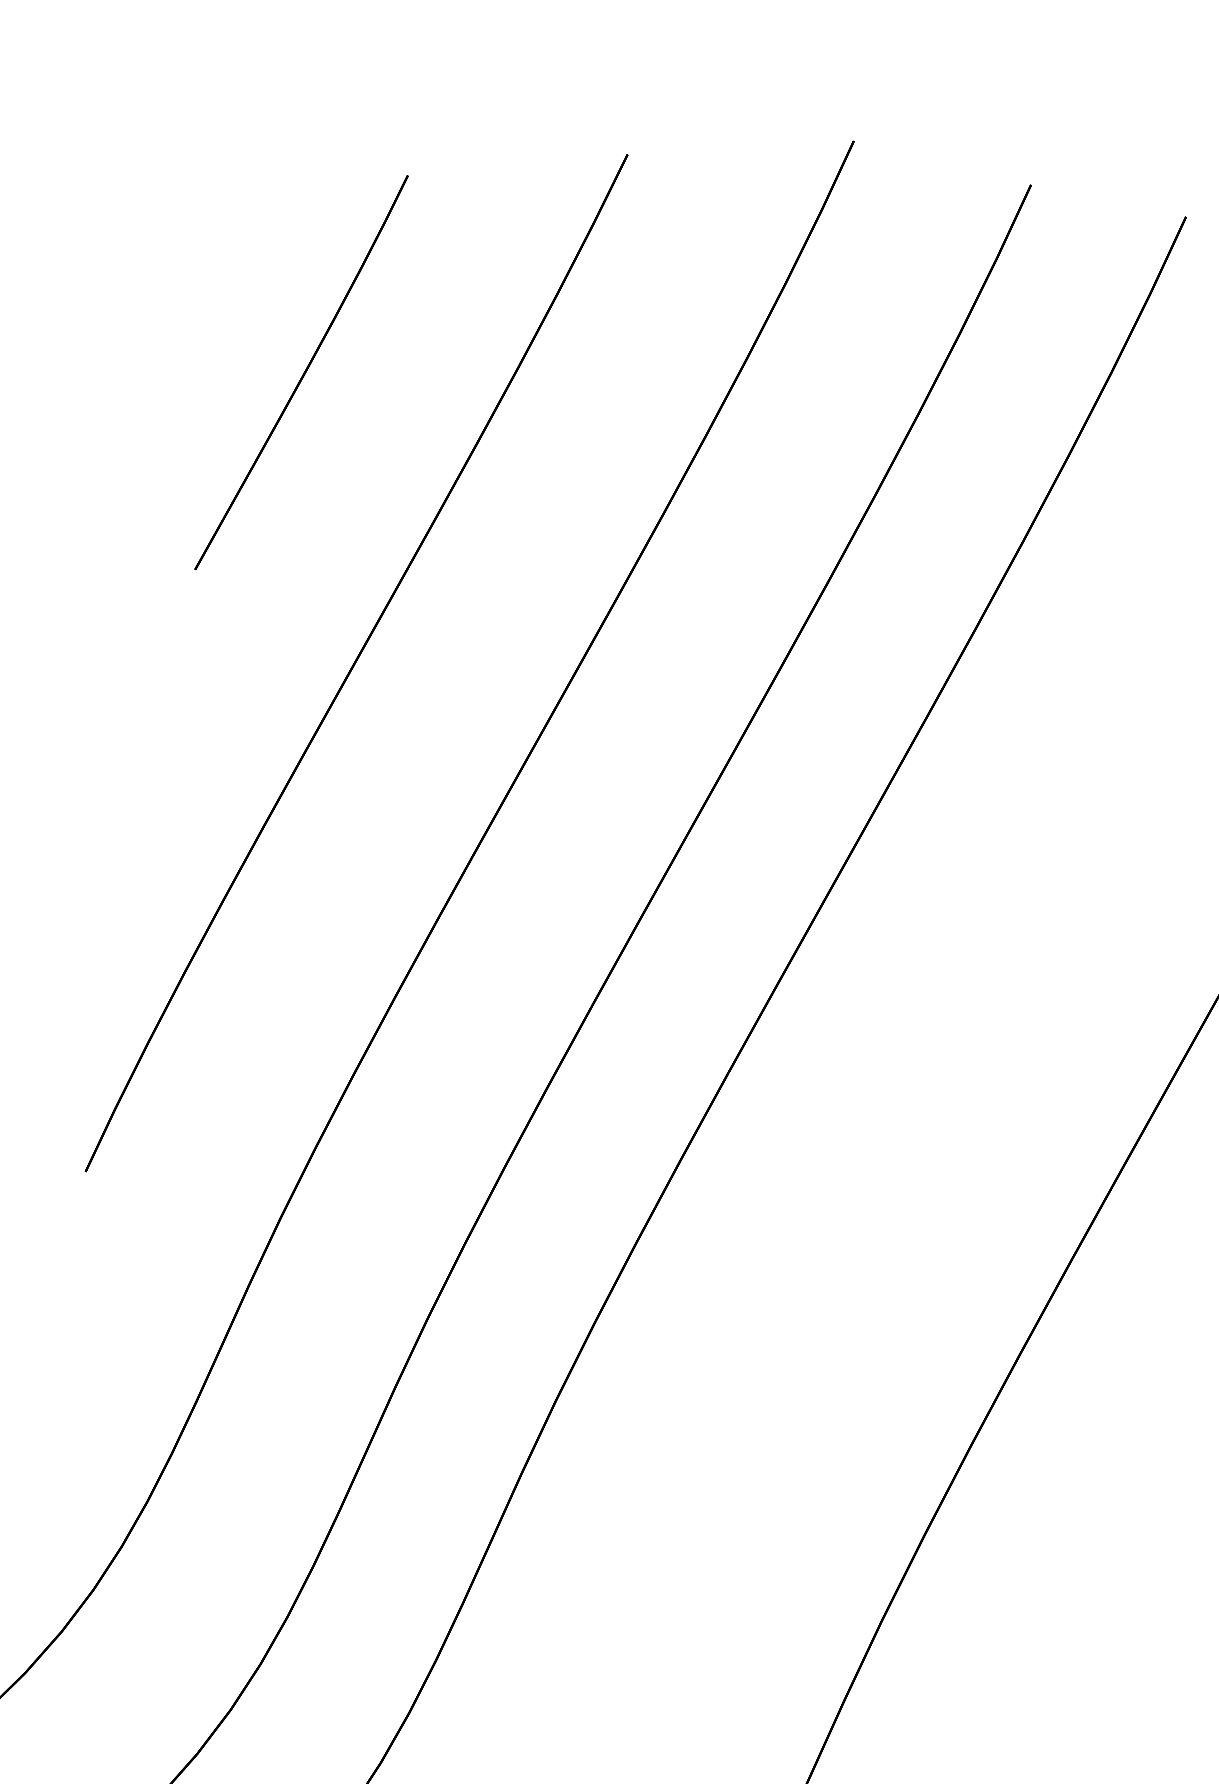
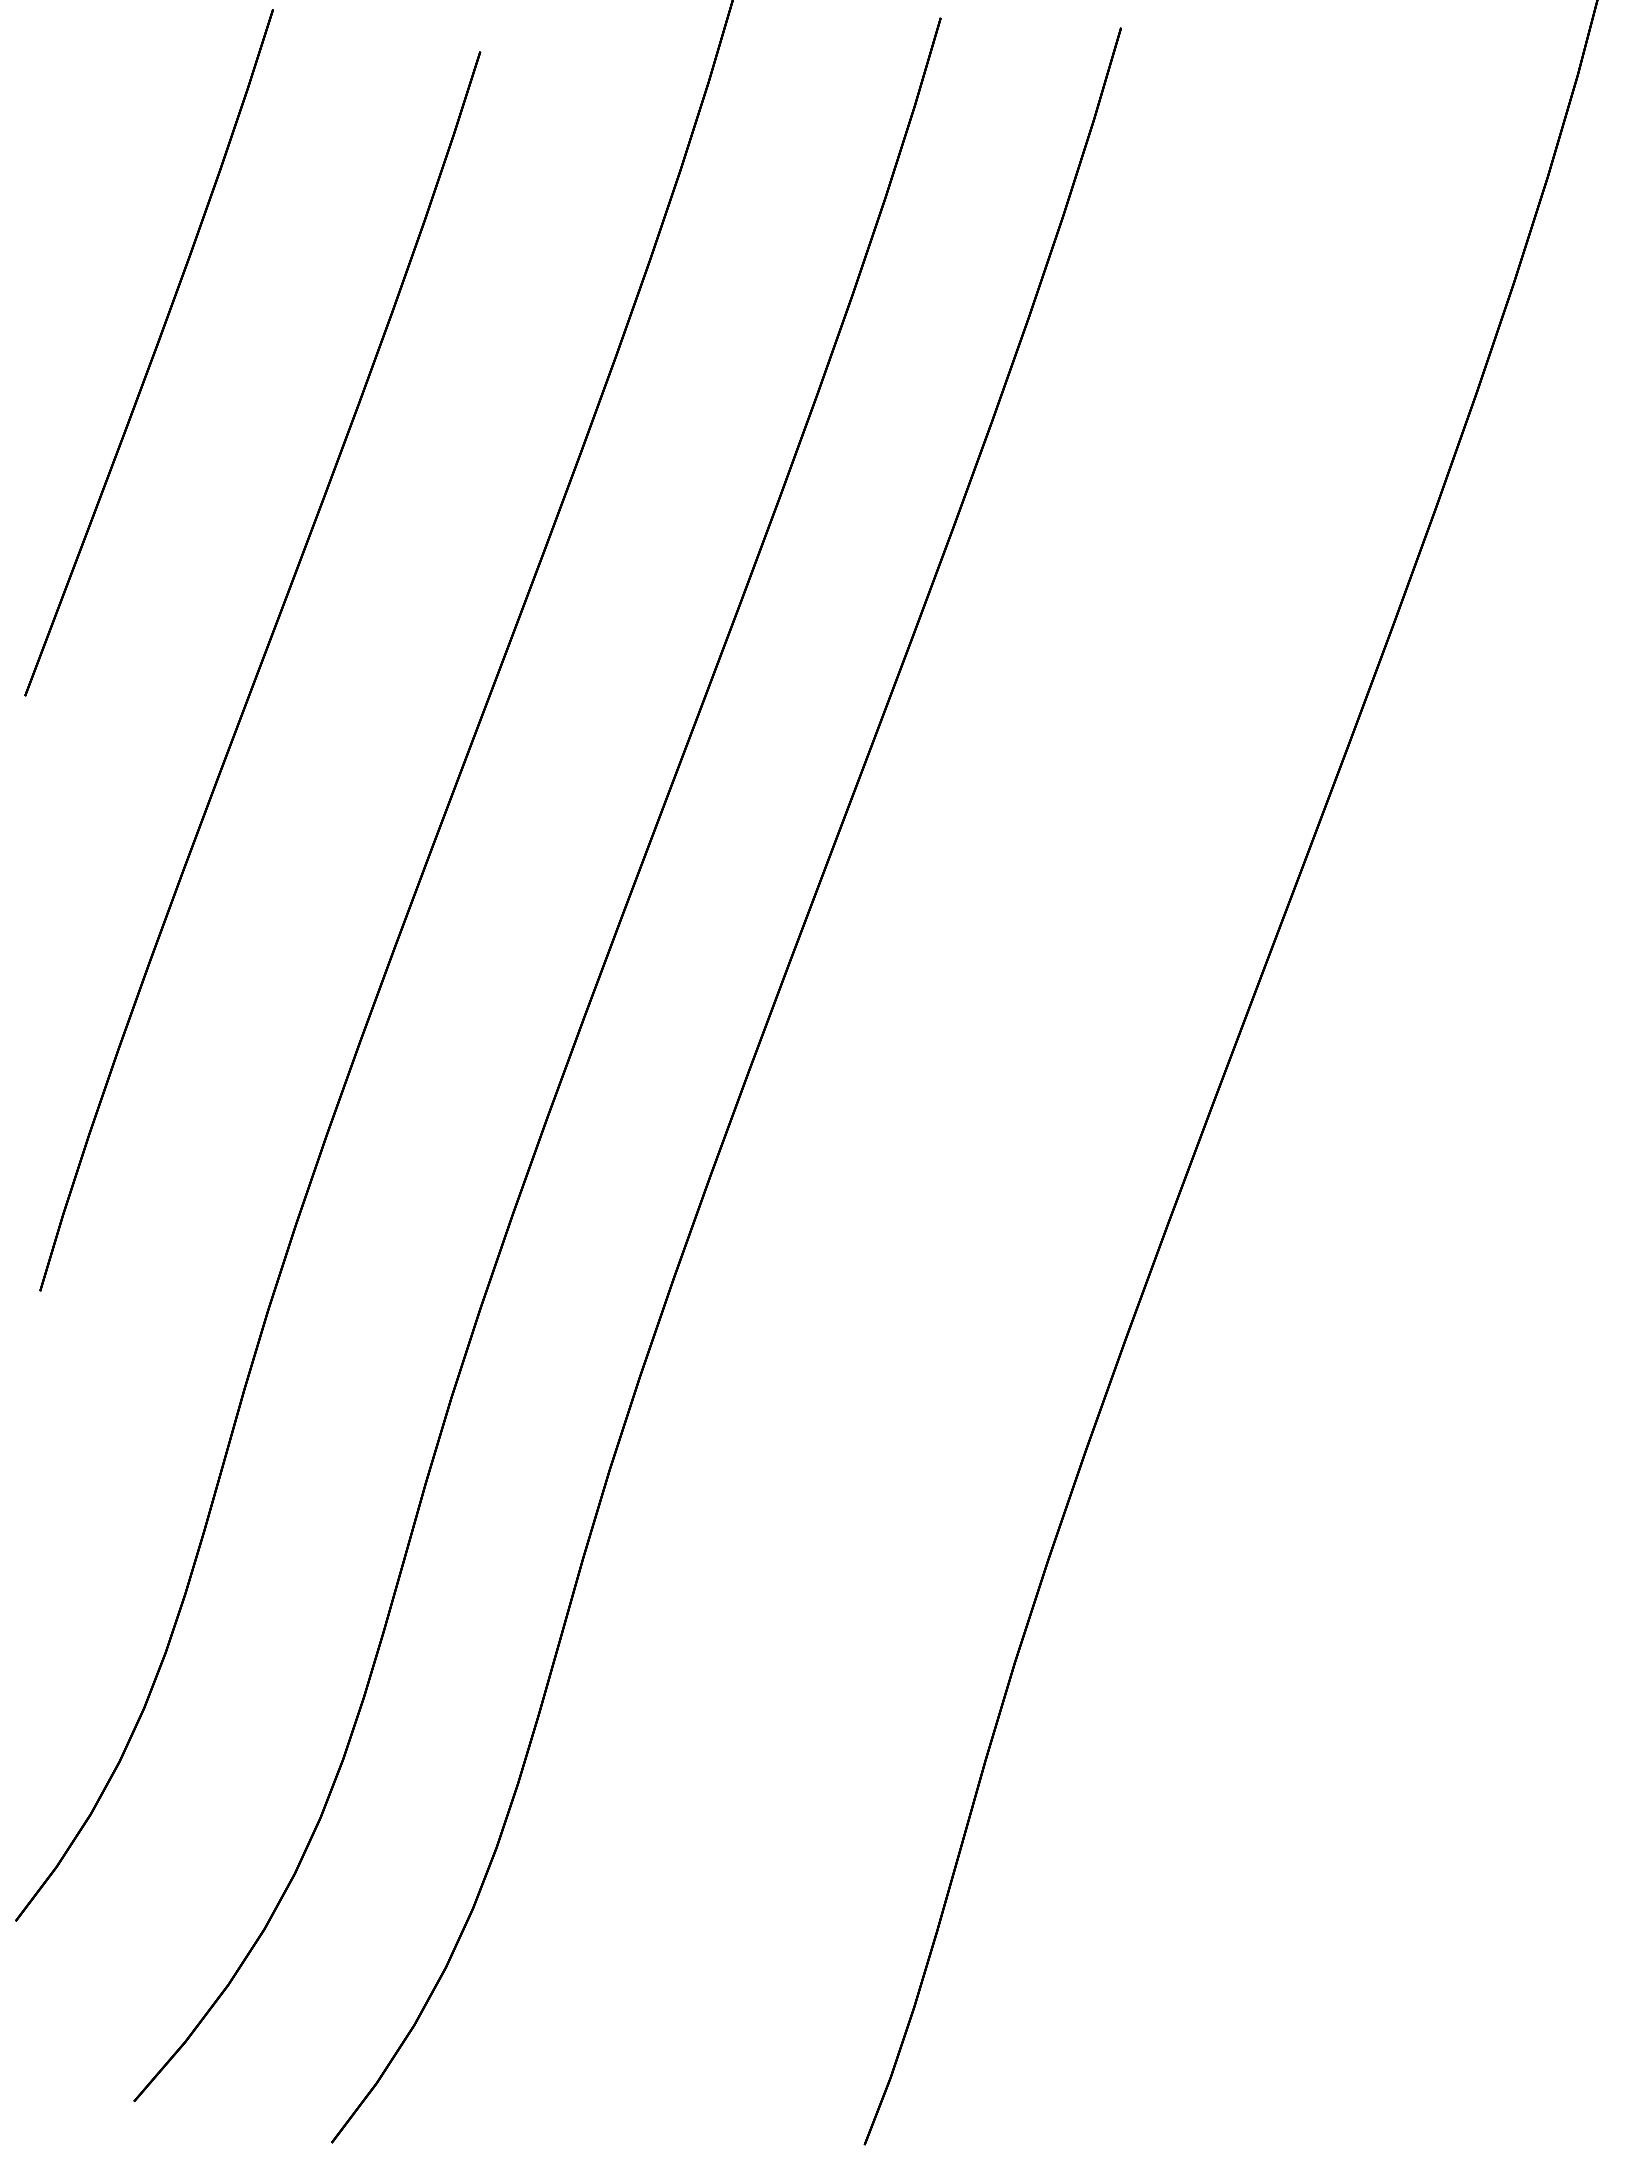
part: (301, 372) -> (148, 352), size x1.43

